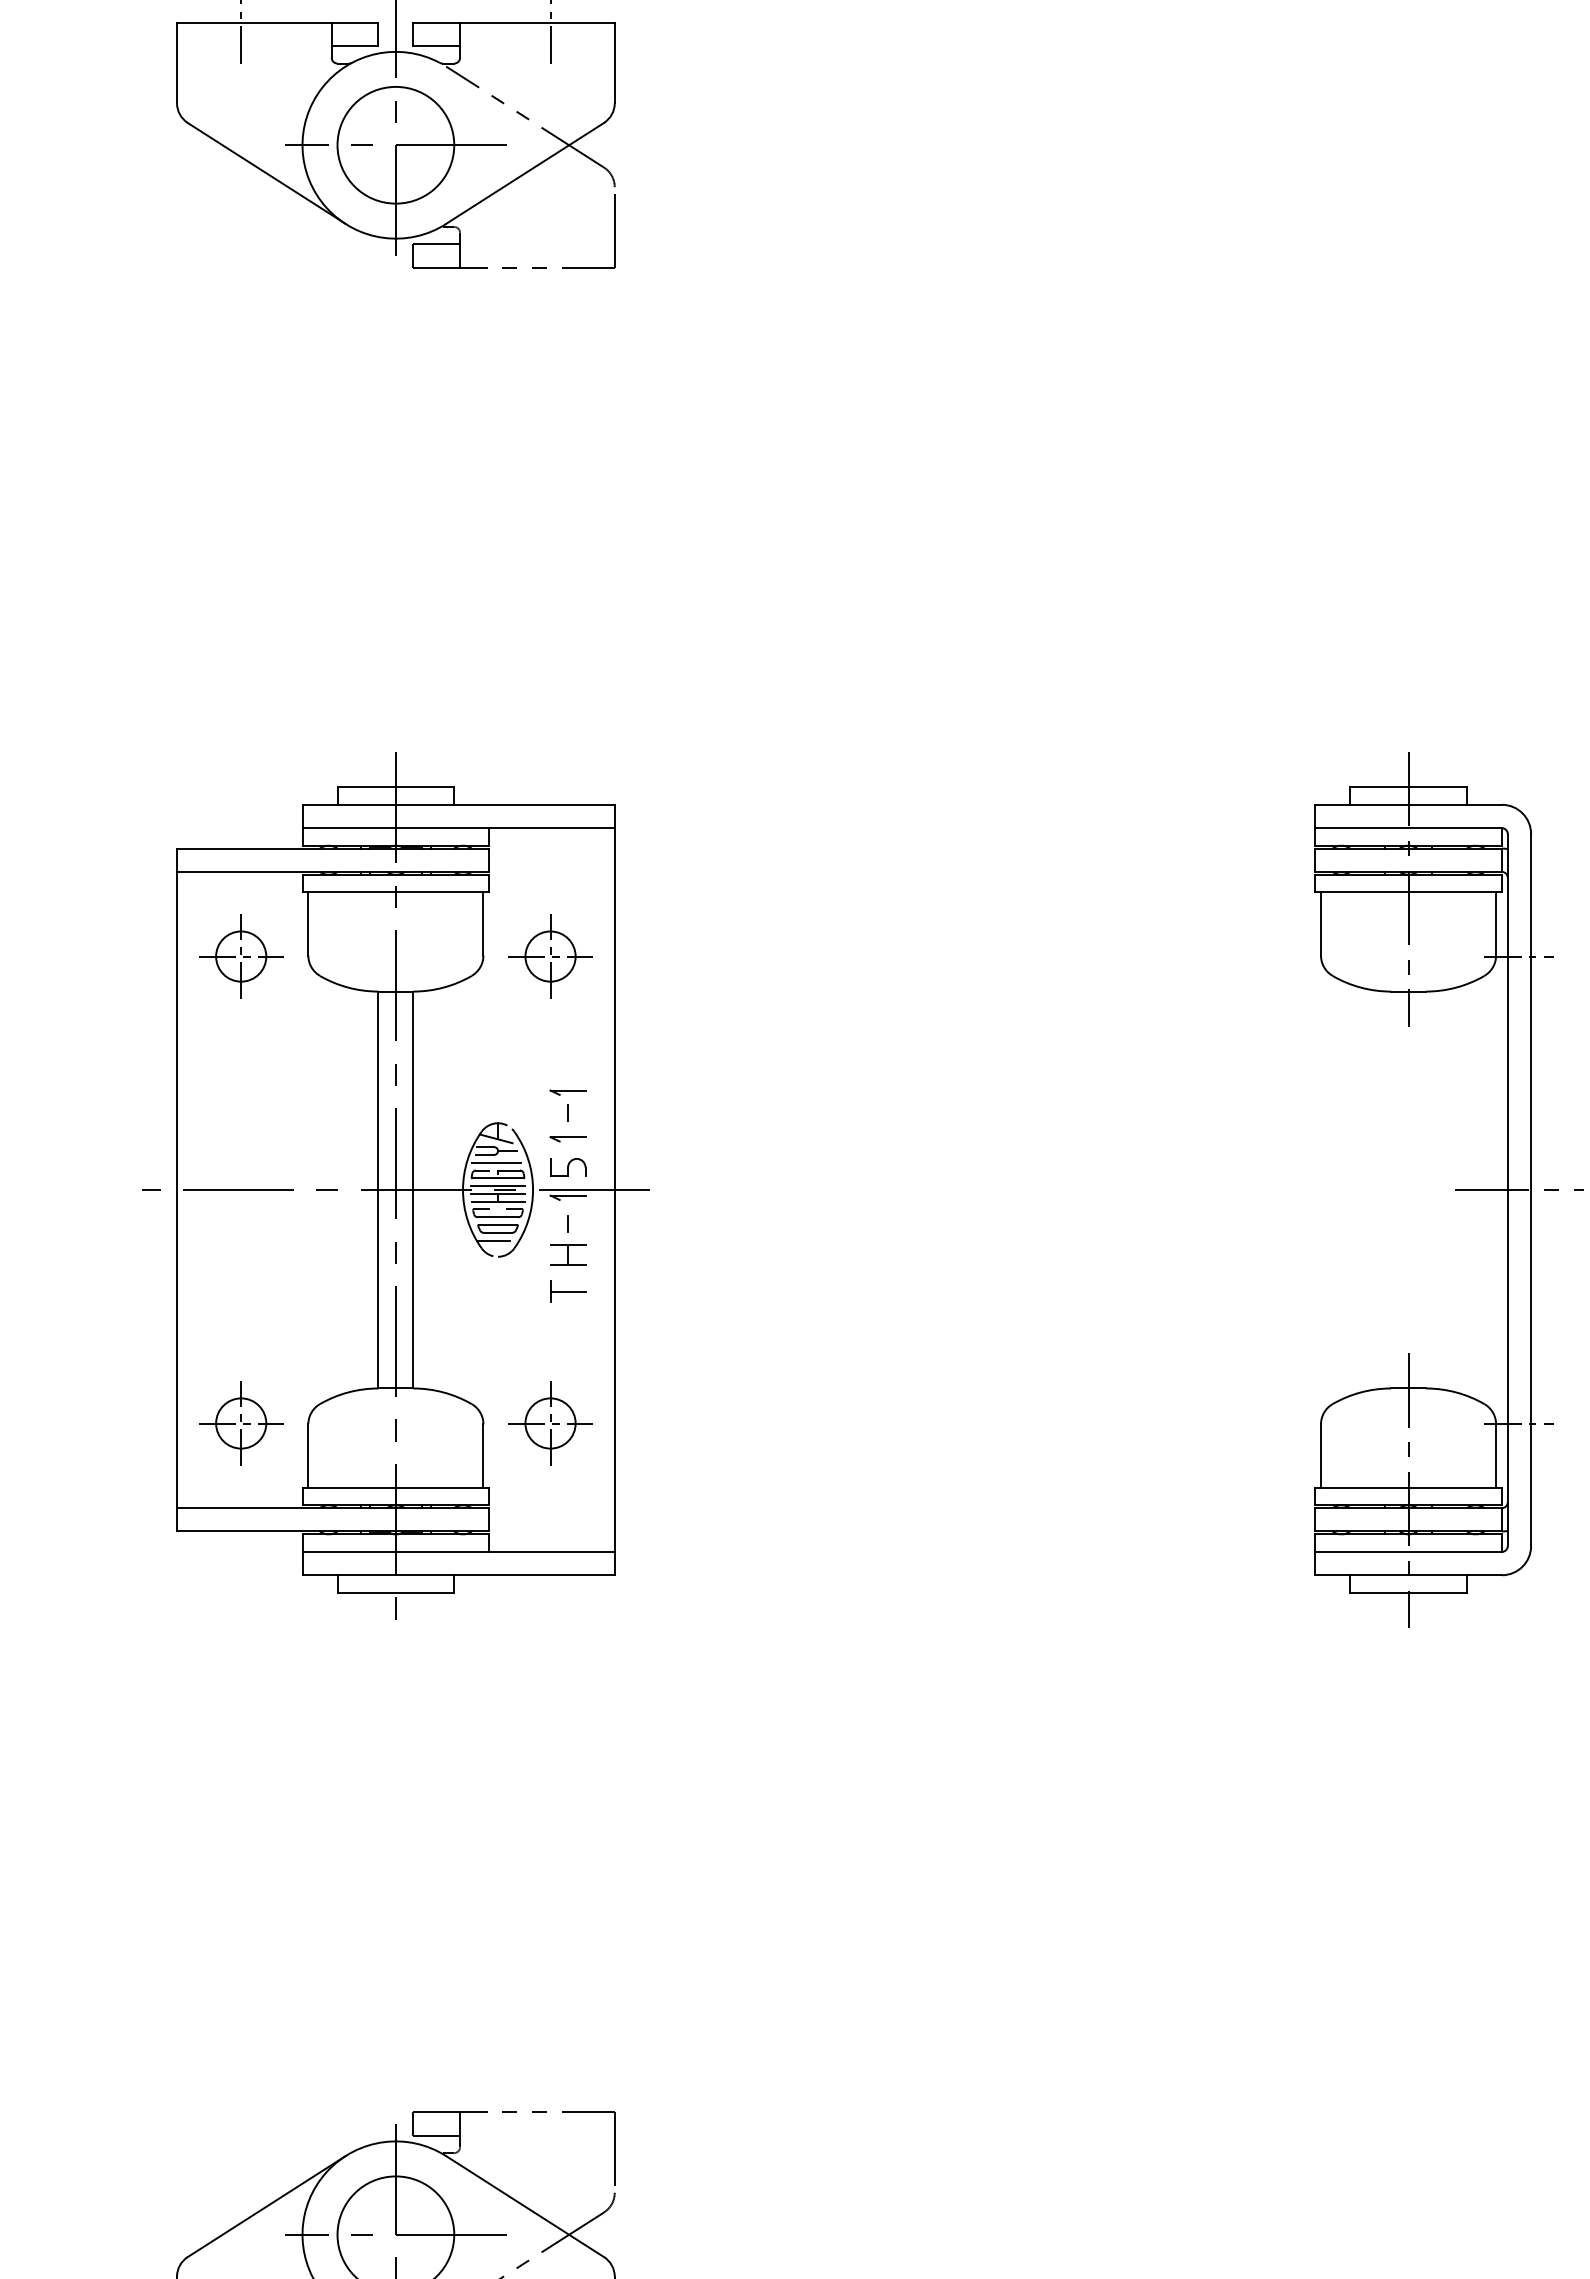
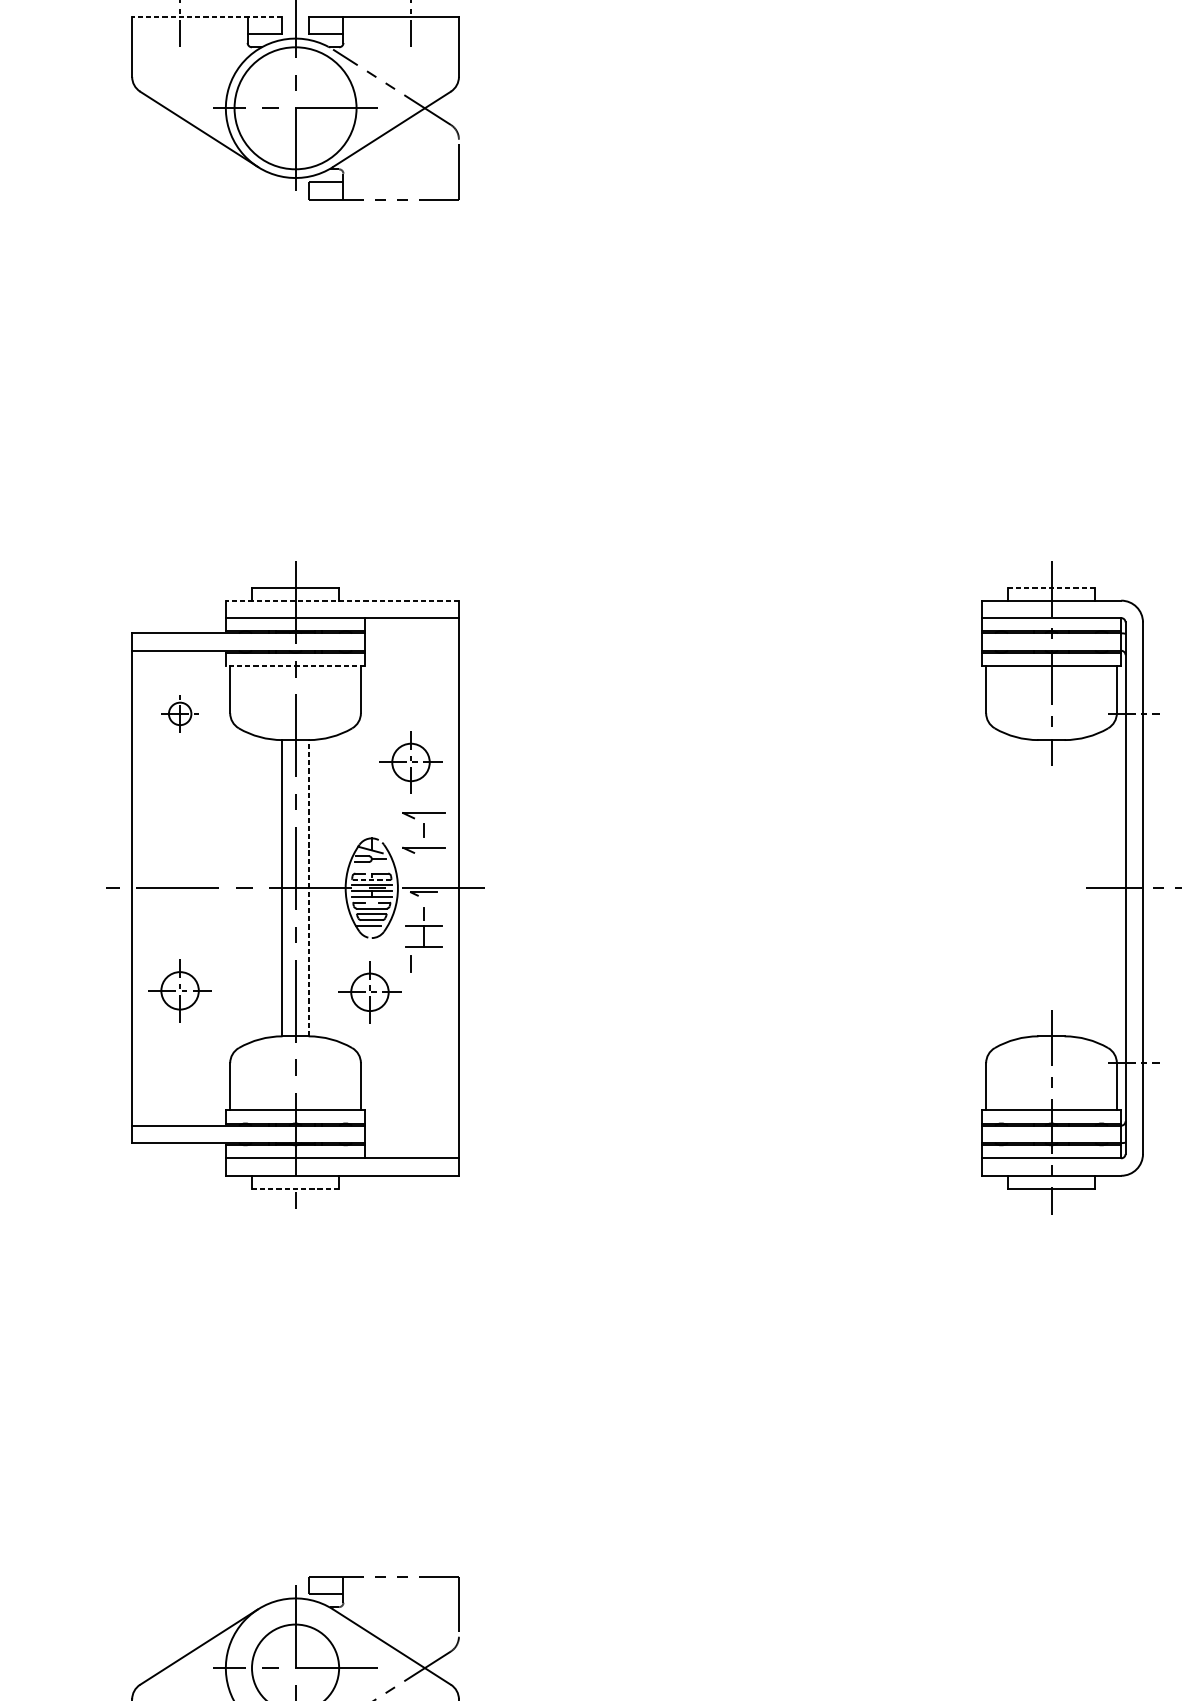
line: (277, 22) -> (207, 16), solid -> dashed
circle: (395, 144) -> (295, 107), size x1.4
line: (1408, 787) -> (1051, 587), solid -> dashed
line: (458, 804) -> (342, 600), solid -> dashed
line: (395, 892) -> (295, 666), solid -> dashed
part: (241, 956) -> (180, 713), size x0.6
part: (550, 956) -> (410, 762), moved
part: (567, 1092) -> (423, 815), size x1.6
part: (567, 1139) -> (423, 850), size x1.6
line: (496, 1162) -> (370, 867), removed
part: (568, 1167) -> (424, 871), removed
line: (498, 1178) -> (372, 879), solid -> dashed
line: (413, 1189) -> (308, 887), solid -> dashed
part: (568, 1254) -> (424, 936), size x1.4
line: (567, 1291) -> (423, 963), removed
part: (241, 1423) -> (180, 990), moved
part: (550, 1423) -> (369, 992), moved
line: (395, 1592) -> (295, 1188), solid -> dashed

